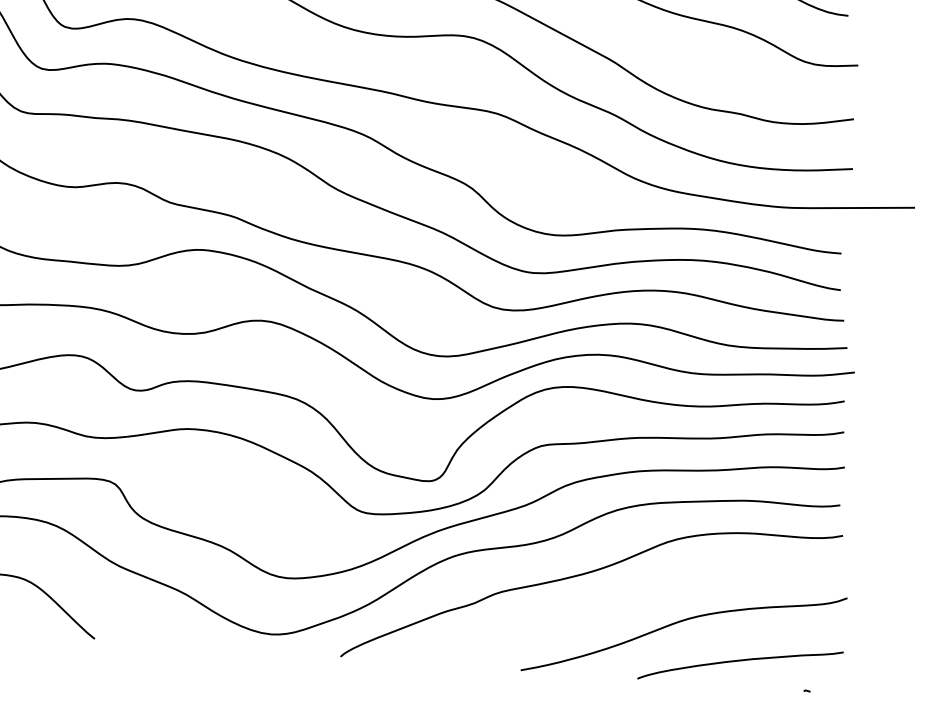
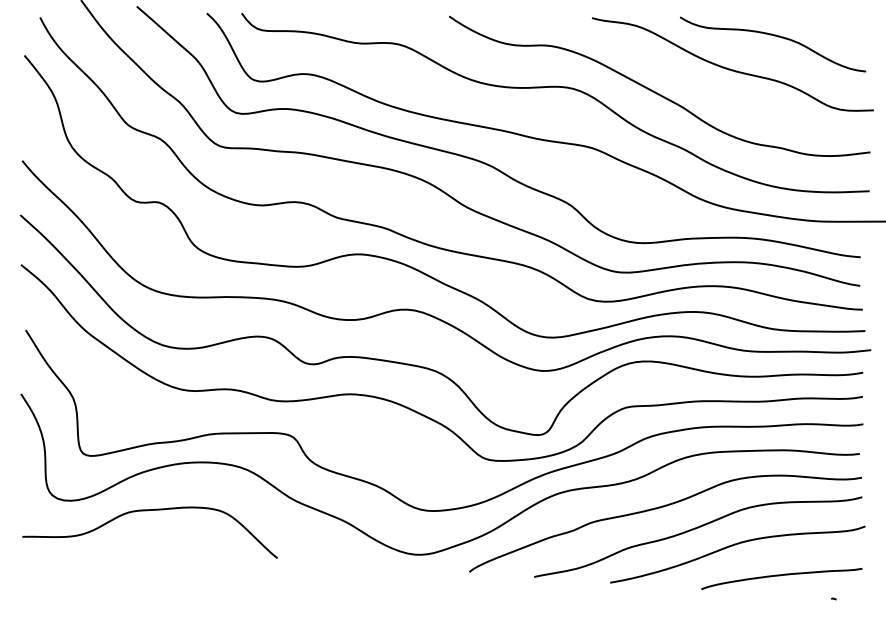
curve: (629, 602) -> (695, 529), added

